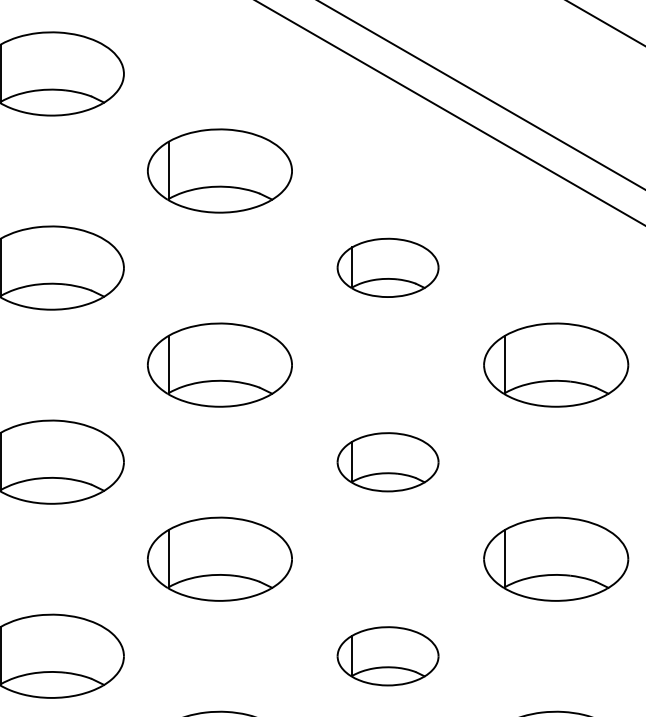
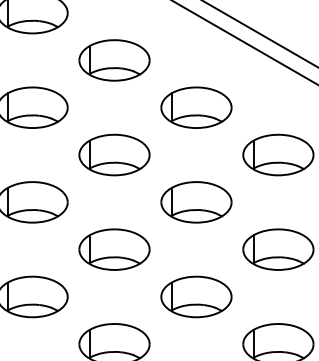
part: (388, 267) -> (196, 107), size x1.43
part: (388, 462) -> (196, 202), size x1.43
part: (388, 655) -> (196, 296), size x1.43

